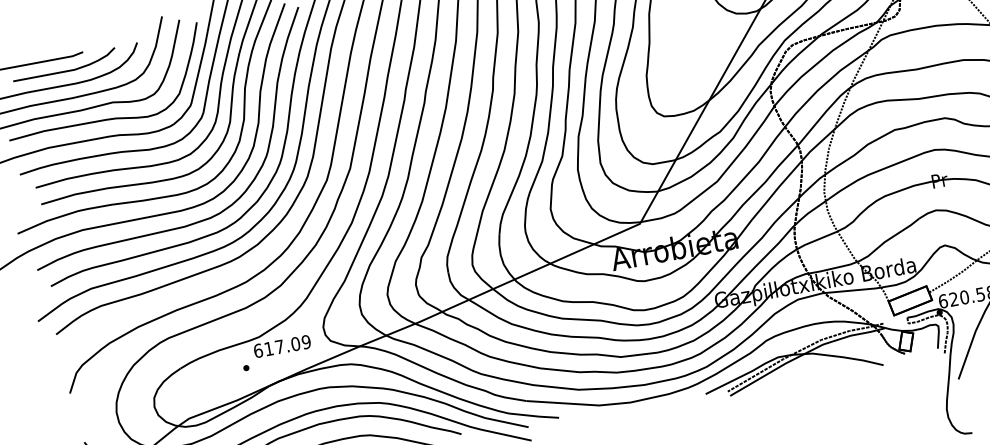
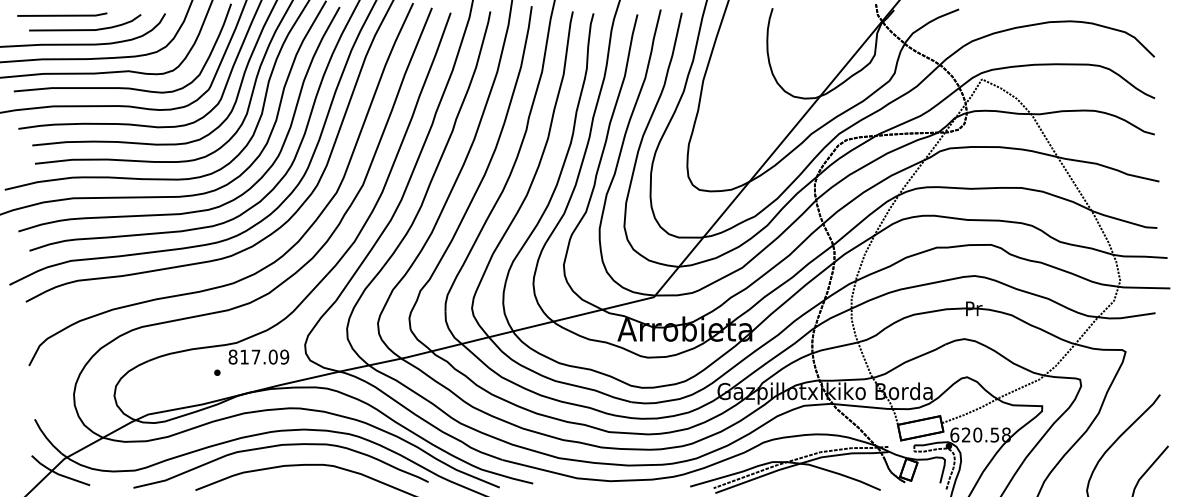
text: (257, 350) -> (232, 356), 617.09 -> 817.09

